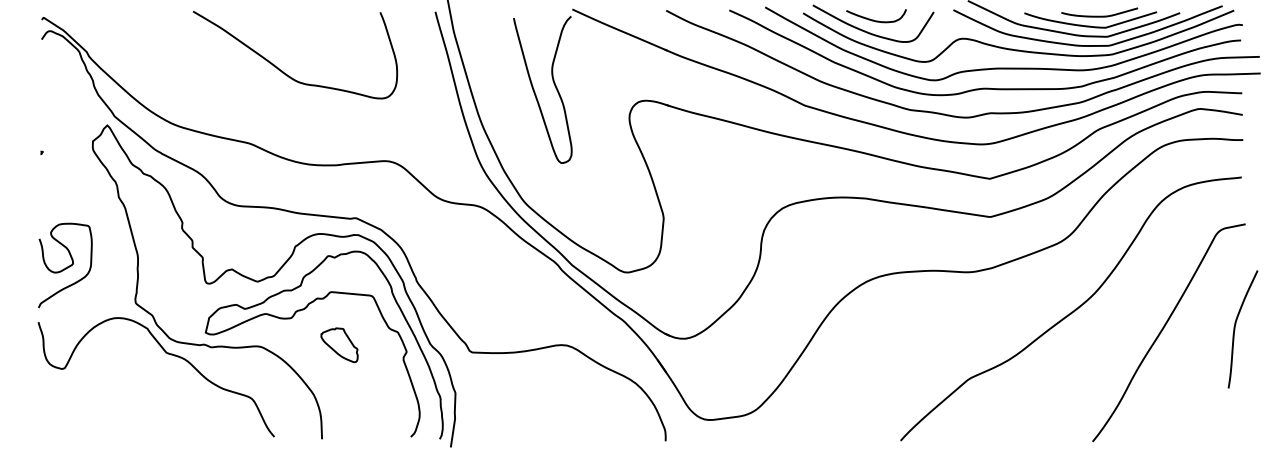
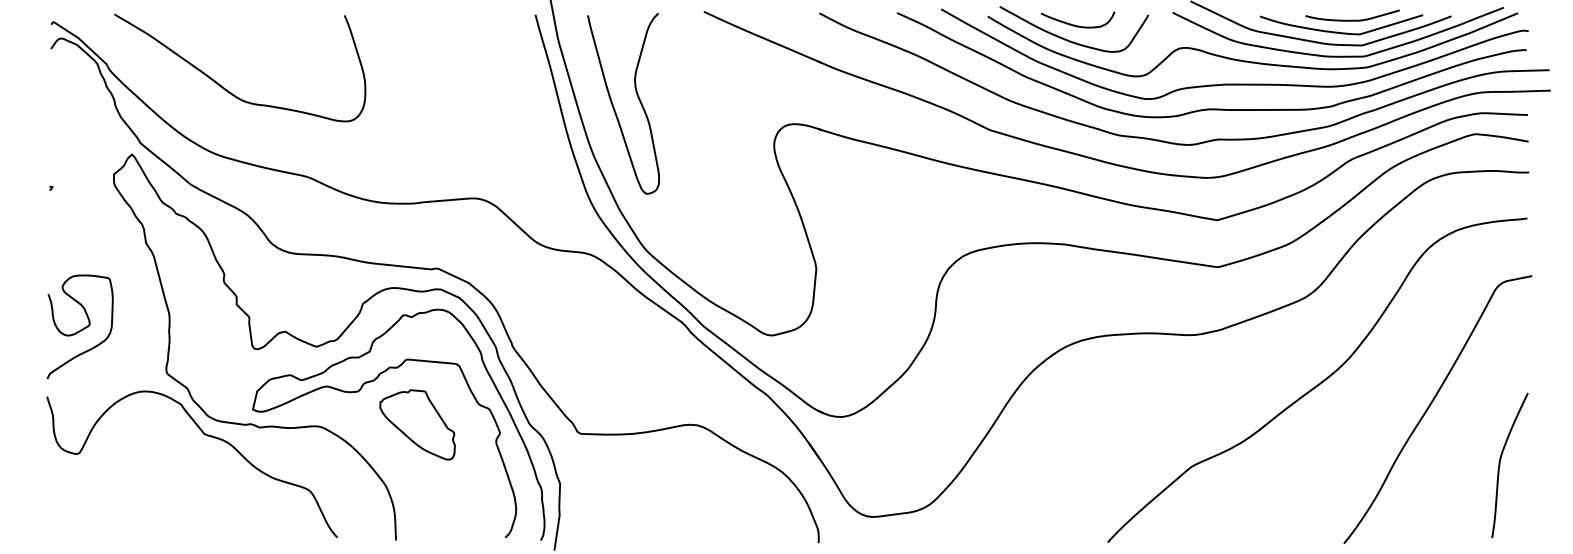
curve: (282, 70) -> (224, 87), moved
curve: (535, 92) -> (614, 107), moved
curve: (1235, 329) -> (1500, 465), moved
part: (339, 344) -> (417, 424), size x1.67

